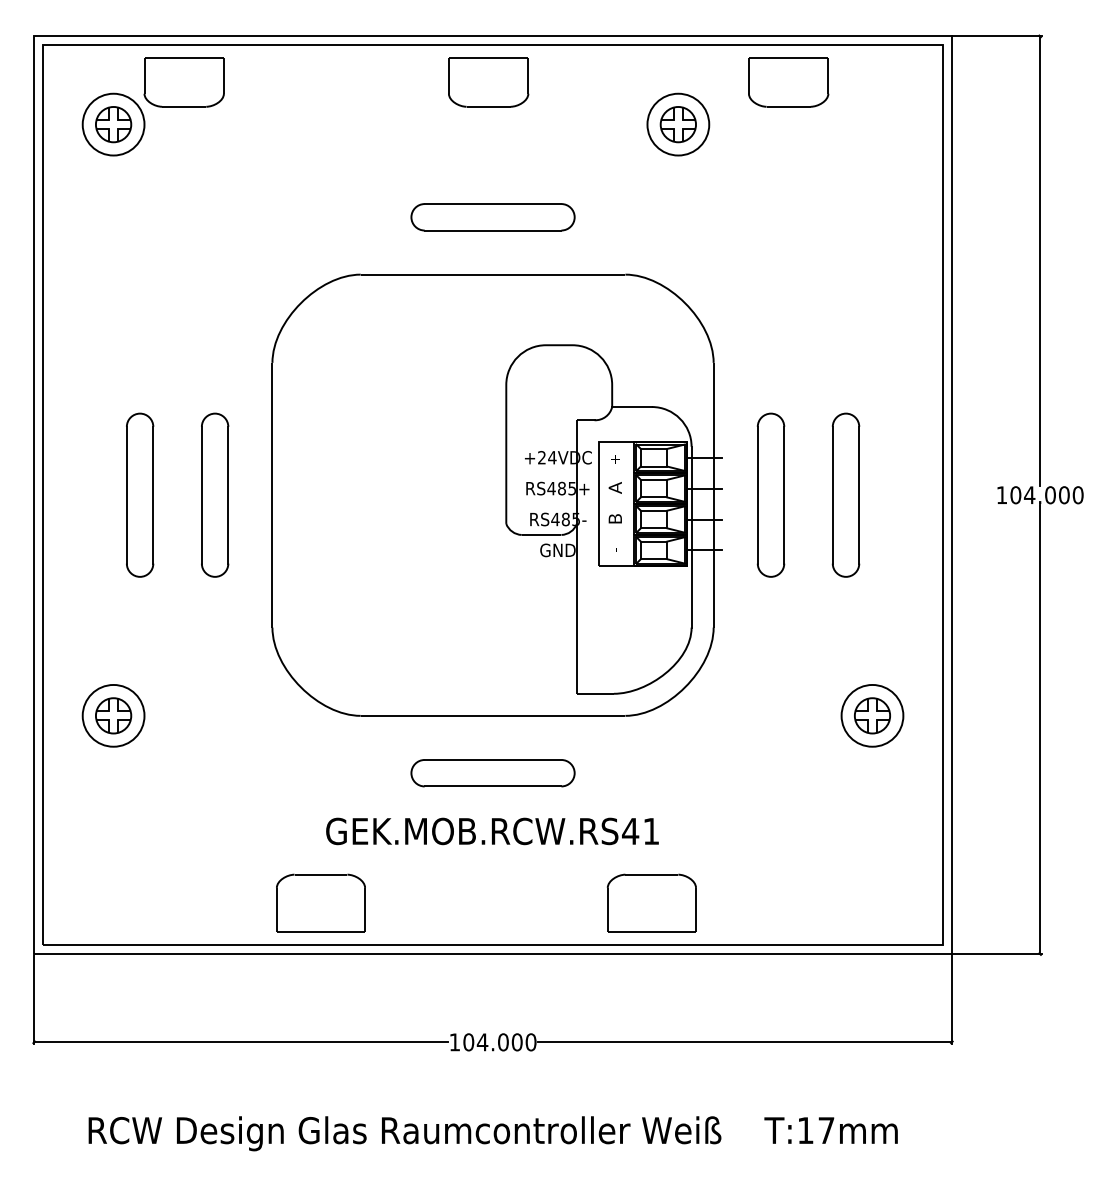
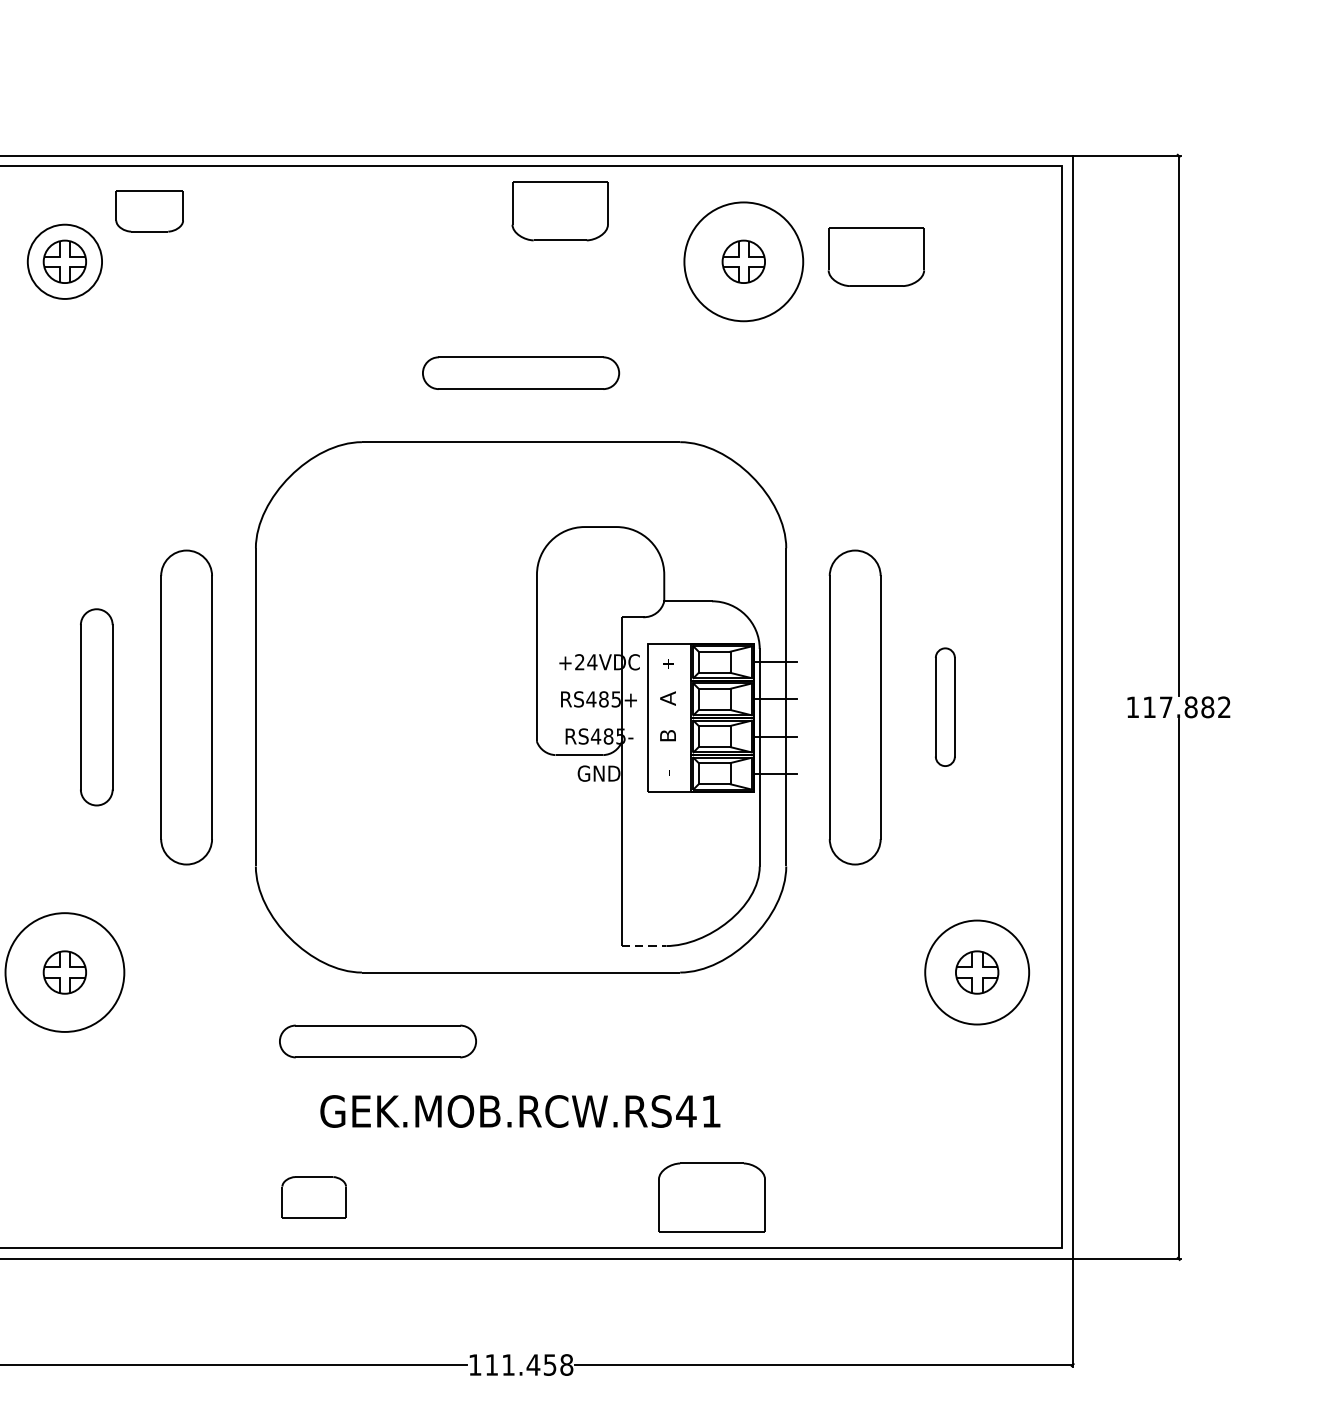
part: (183, 82) -> (148, 211), size x0.7
part: (488, 82) -> (560, 211), moved
part: (788, 82) -> (876, 256), moved
circle: (678, 124) -> (743, 261), size x1.6
part: (215, 494) -> (187, 706), size x1.6
part: (770, 494) -> (854, 706), size x1.6
part: (845, 494) -> (944, 706), size x0.6
text: (1046, 495) -> (1186, 707), 104.000 -> 117.882
line: (595, 693) -> (644, 945), solid -> dashed
circle: (113, 715) -> (64, 972), size x1.6
circle: (872, 715) -> (977, 972), size x1.4
part: (492, 773) -> (377, 1041), moved
part: (320, 902) -> (313, 1196), size x0.6
text: (499, 1042) -> (528, 1365), 104.000 -> 111.458

